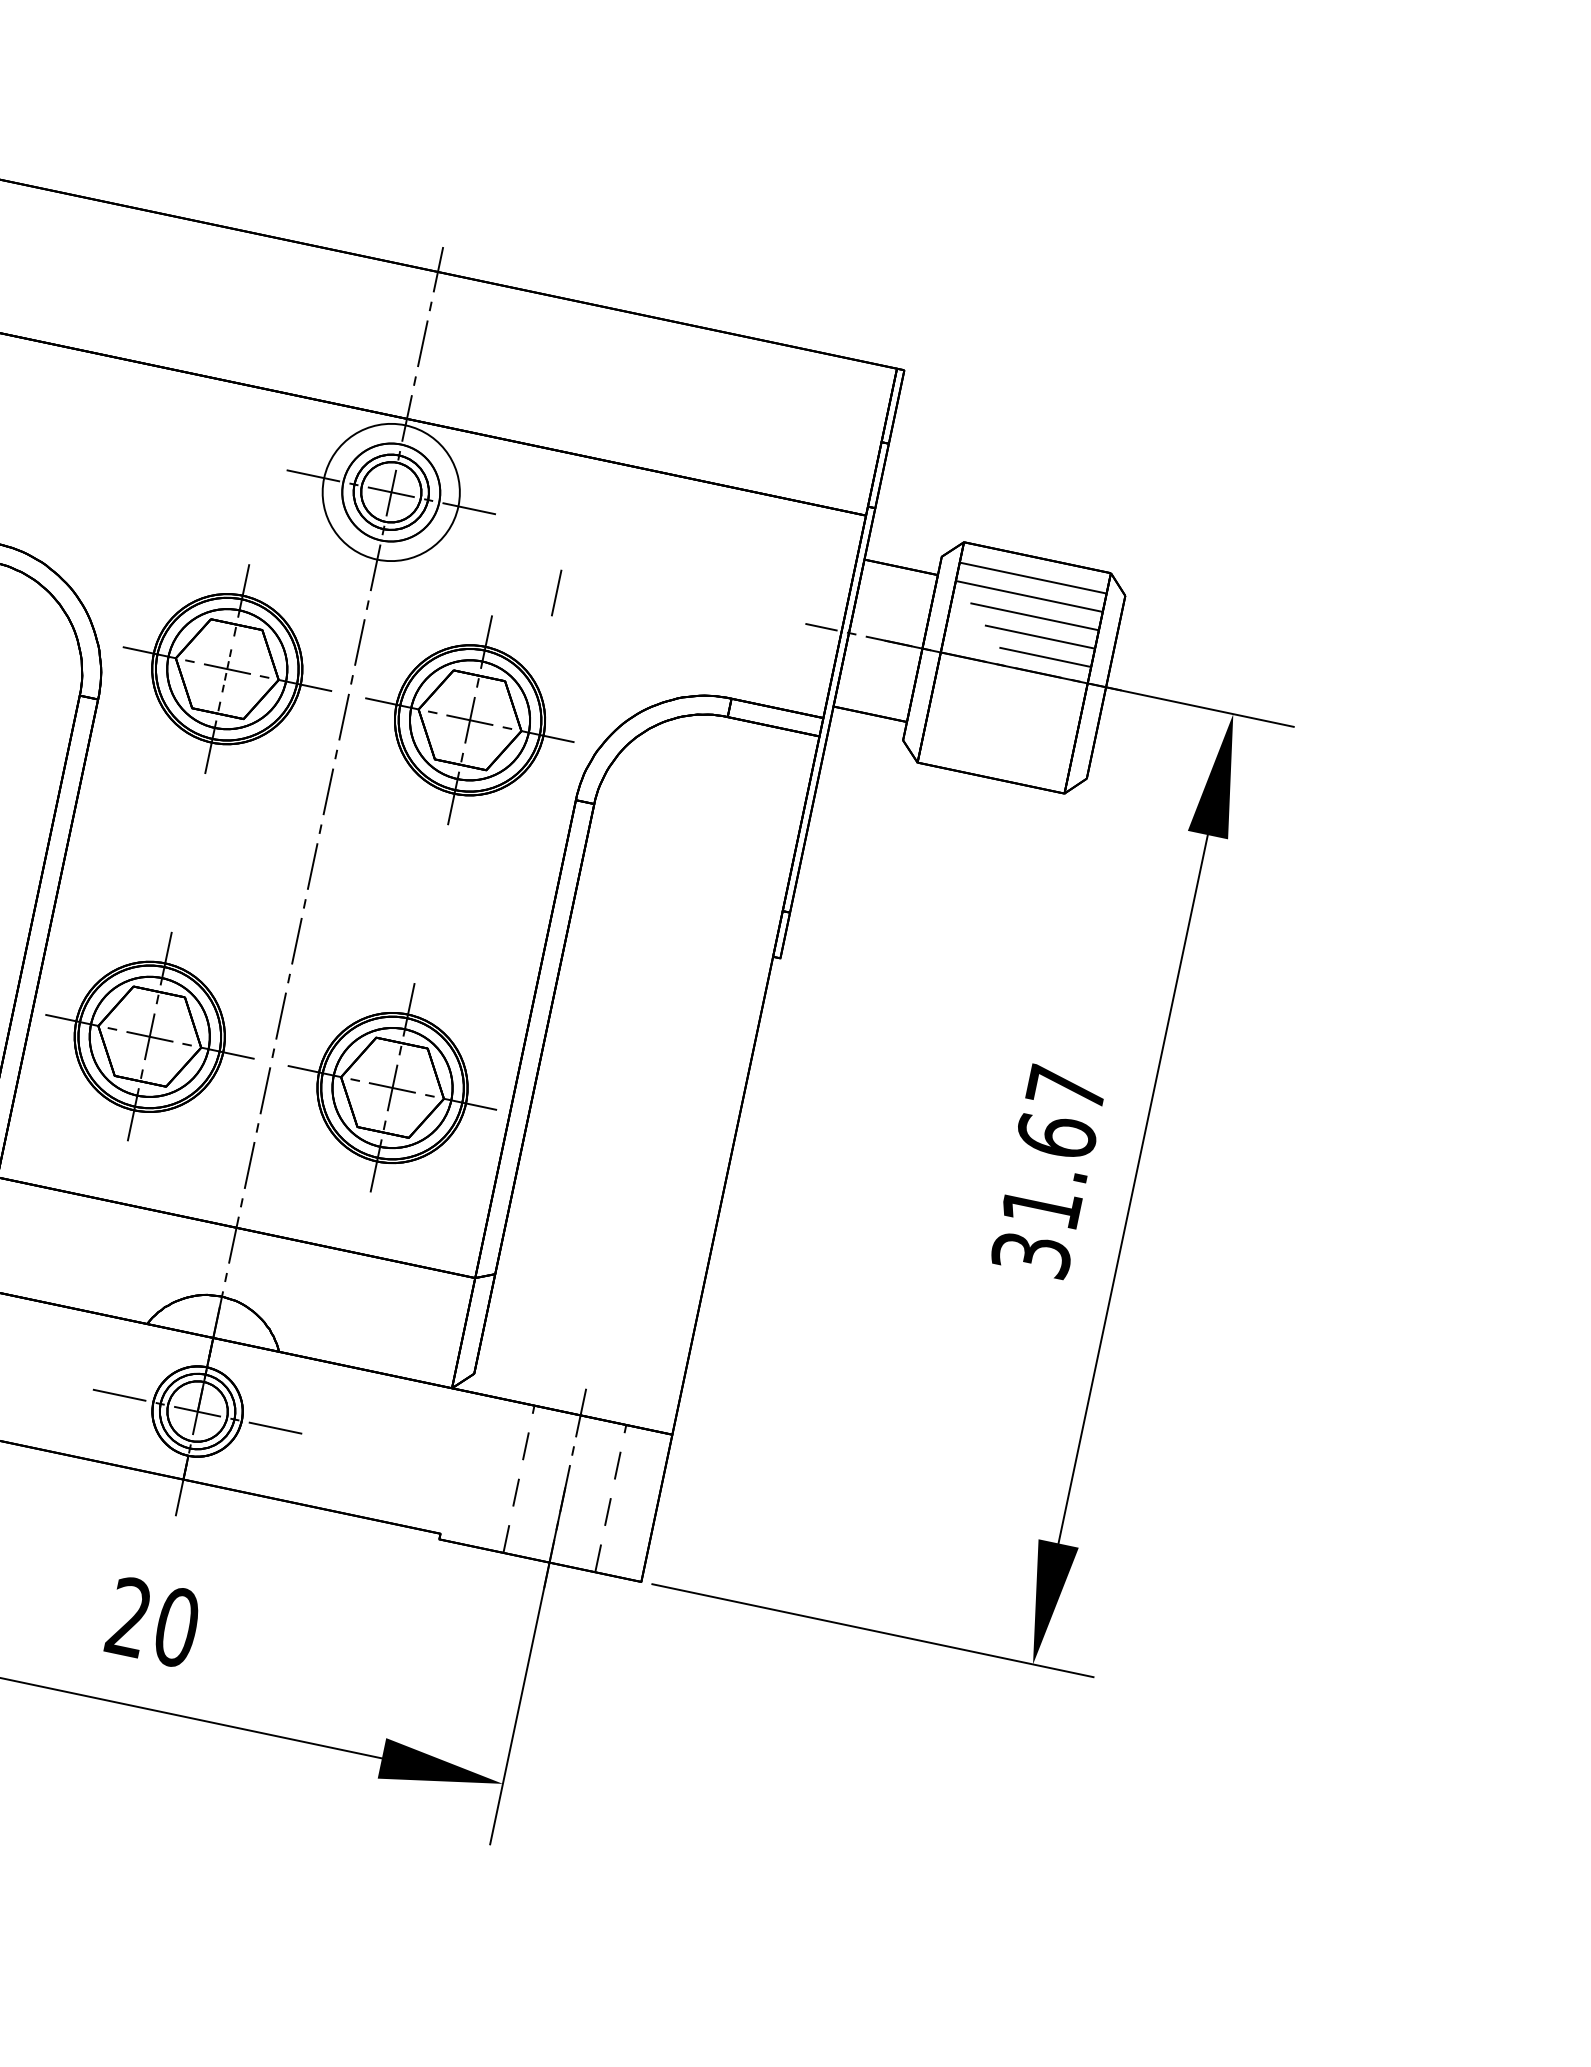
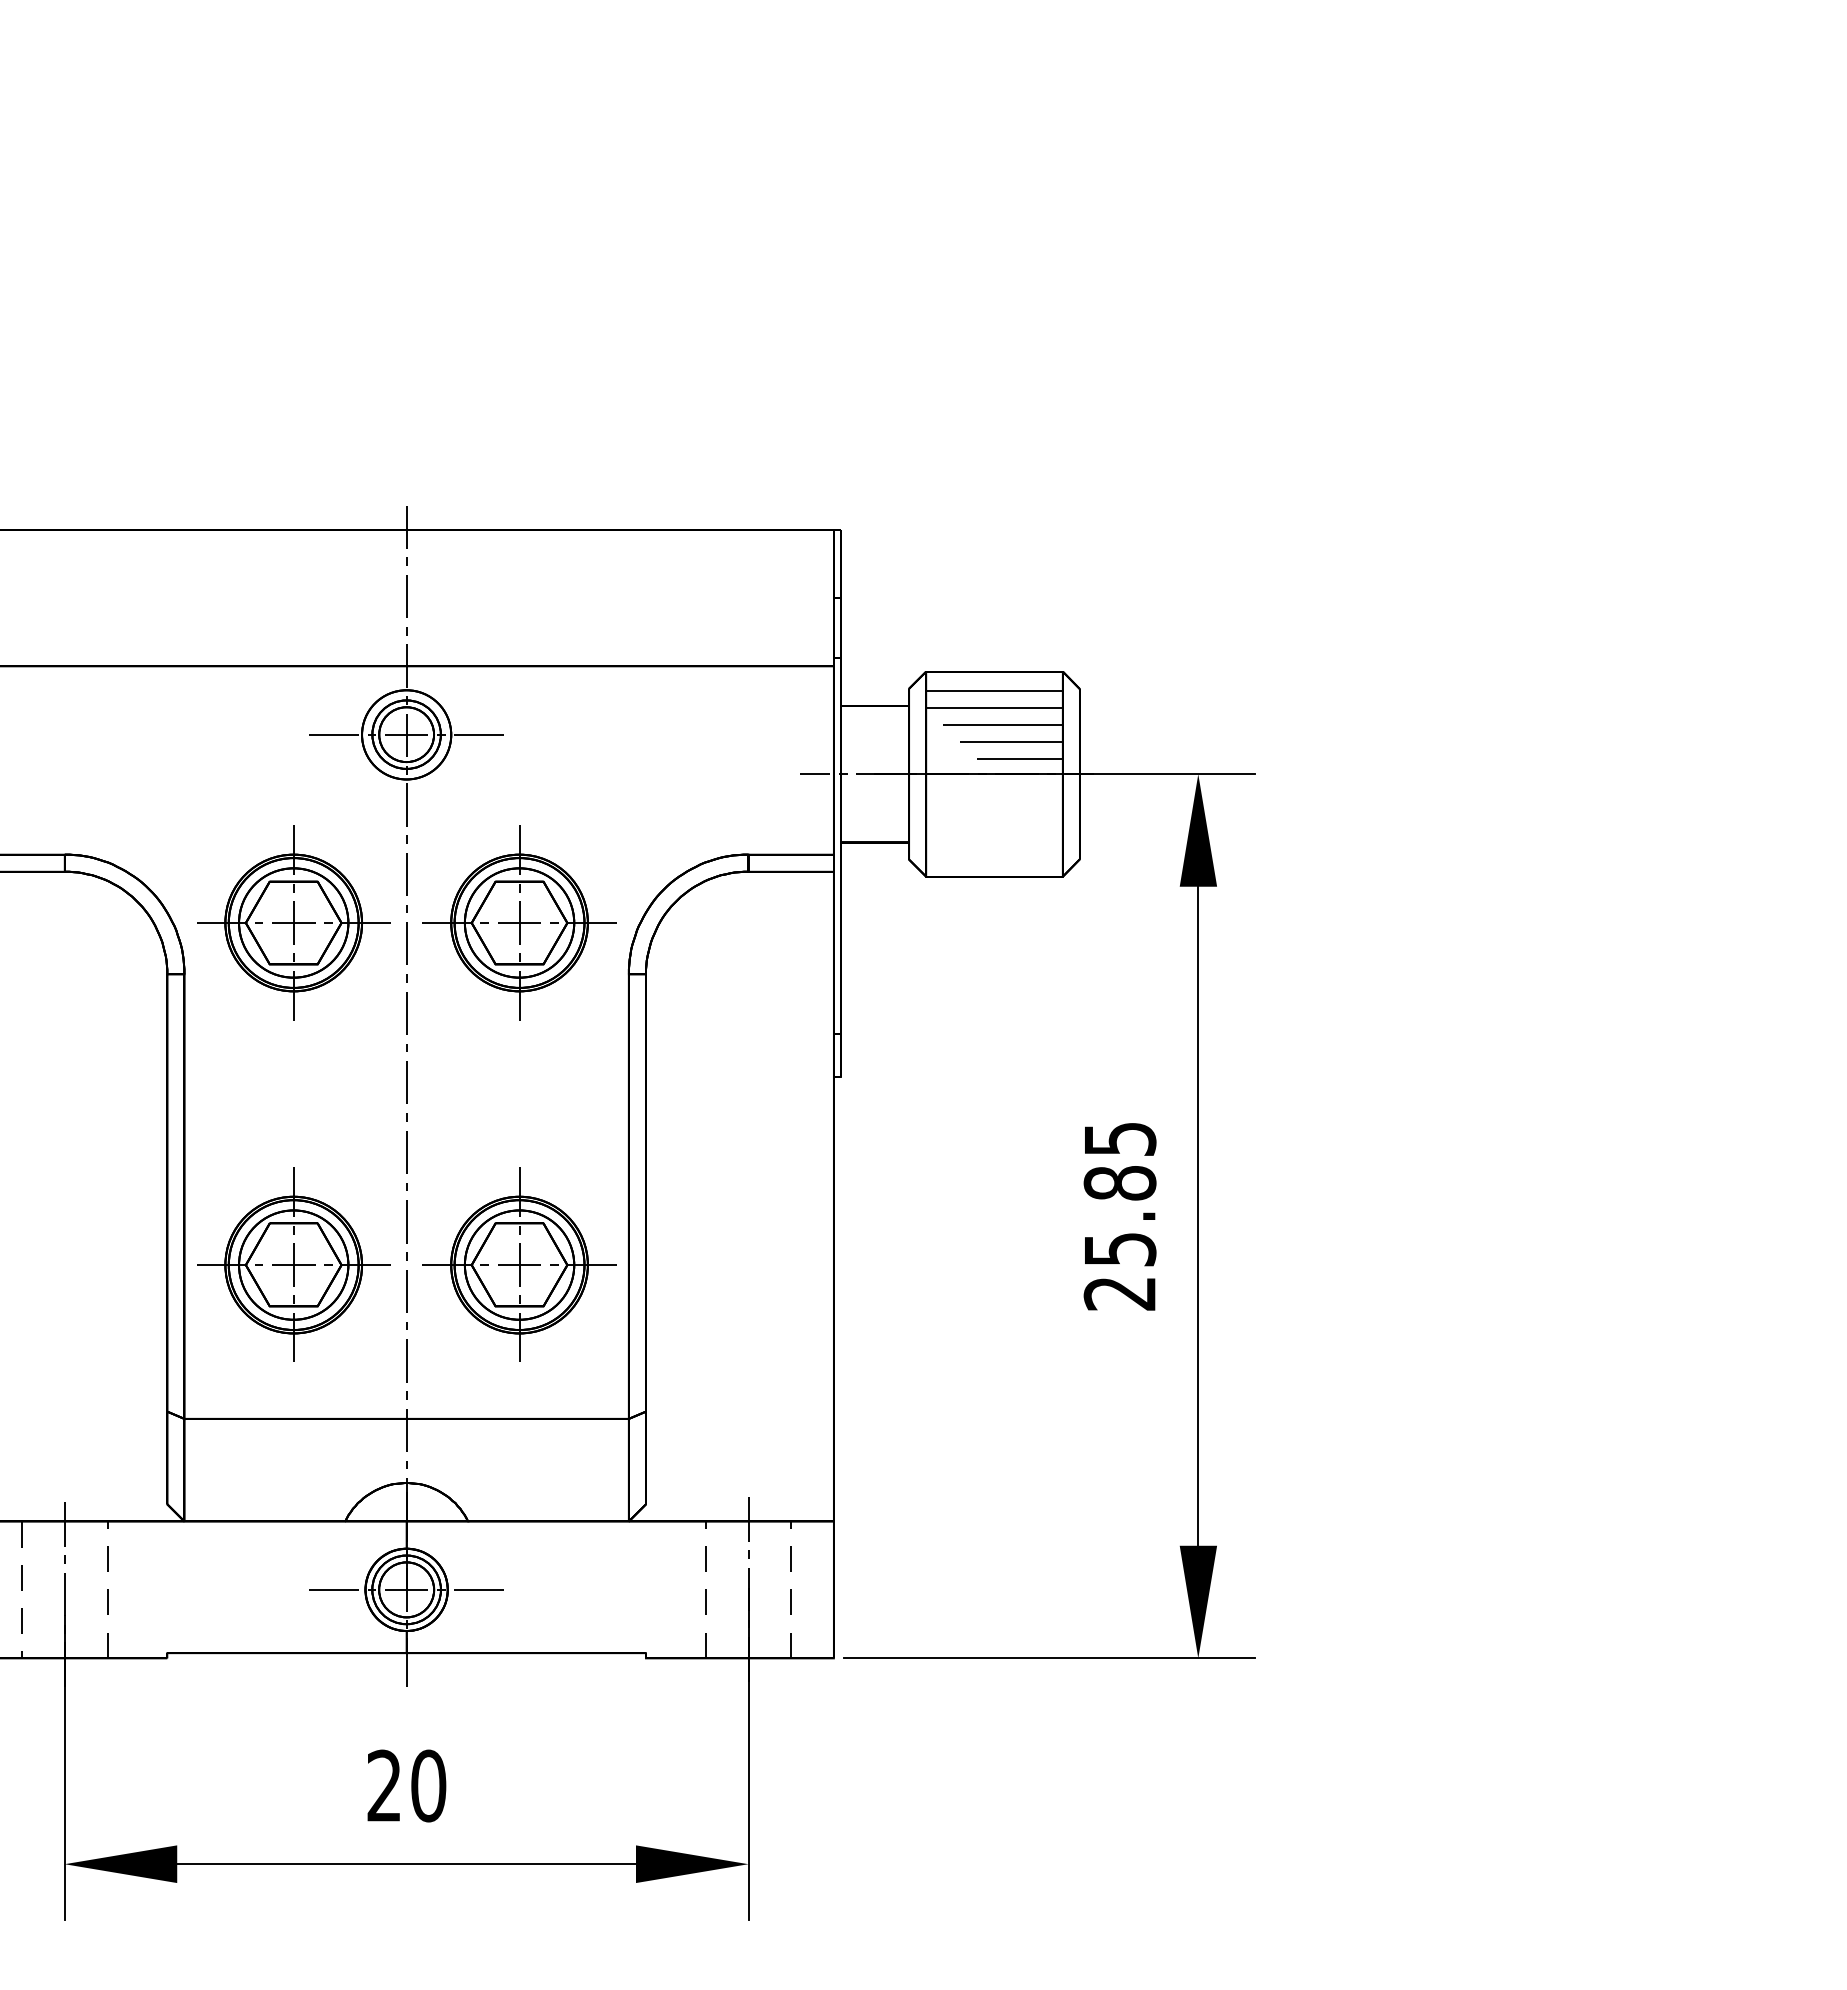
circle: (391, 492) -> (406, 734), size x0.71
line: (556, 593) -> (572, 793), removed
line: (227, 668) -> (293, 922), dashed -> solid
text: (1048, 1171) -> (1119, 1216), 31.67 -> 25.85

